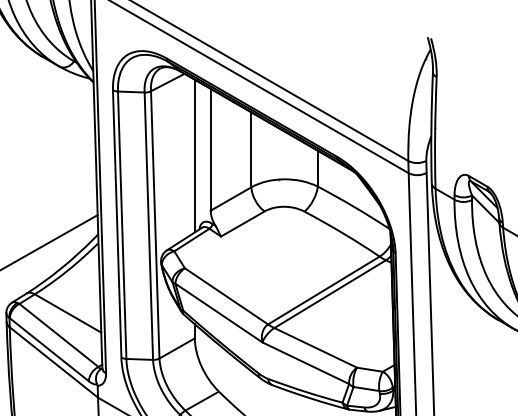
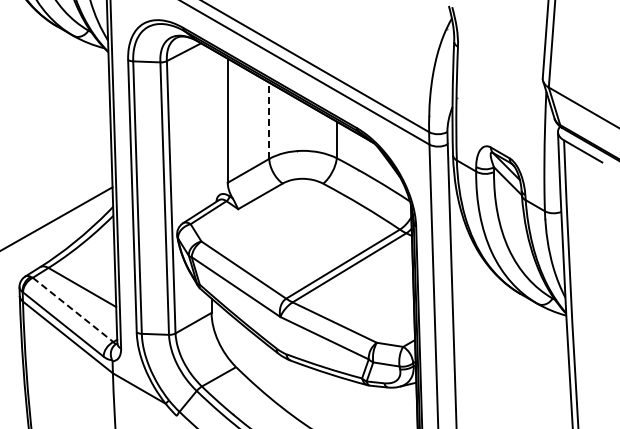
line: (251, 149) -> (269, 120), solid -> dashed
line: (194, 155) -> (211, 126), removed
line: (59, 335) -> (73, 309), solid -> dashed

